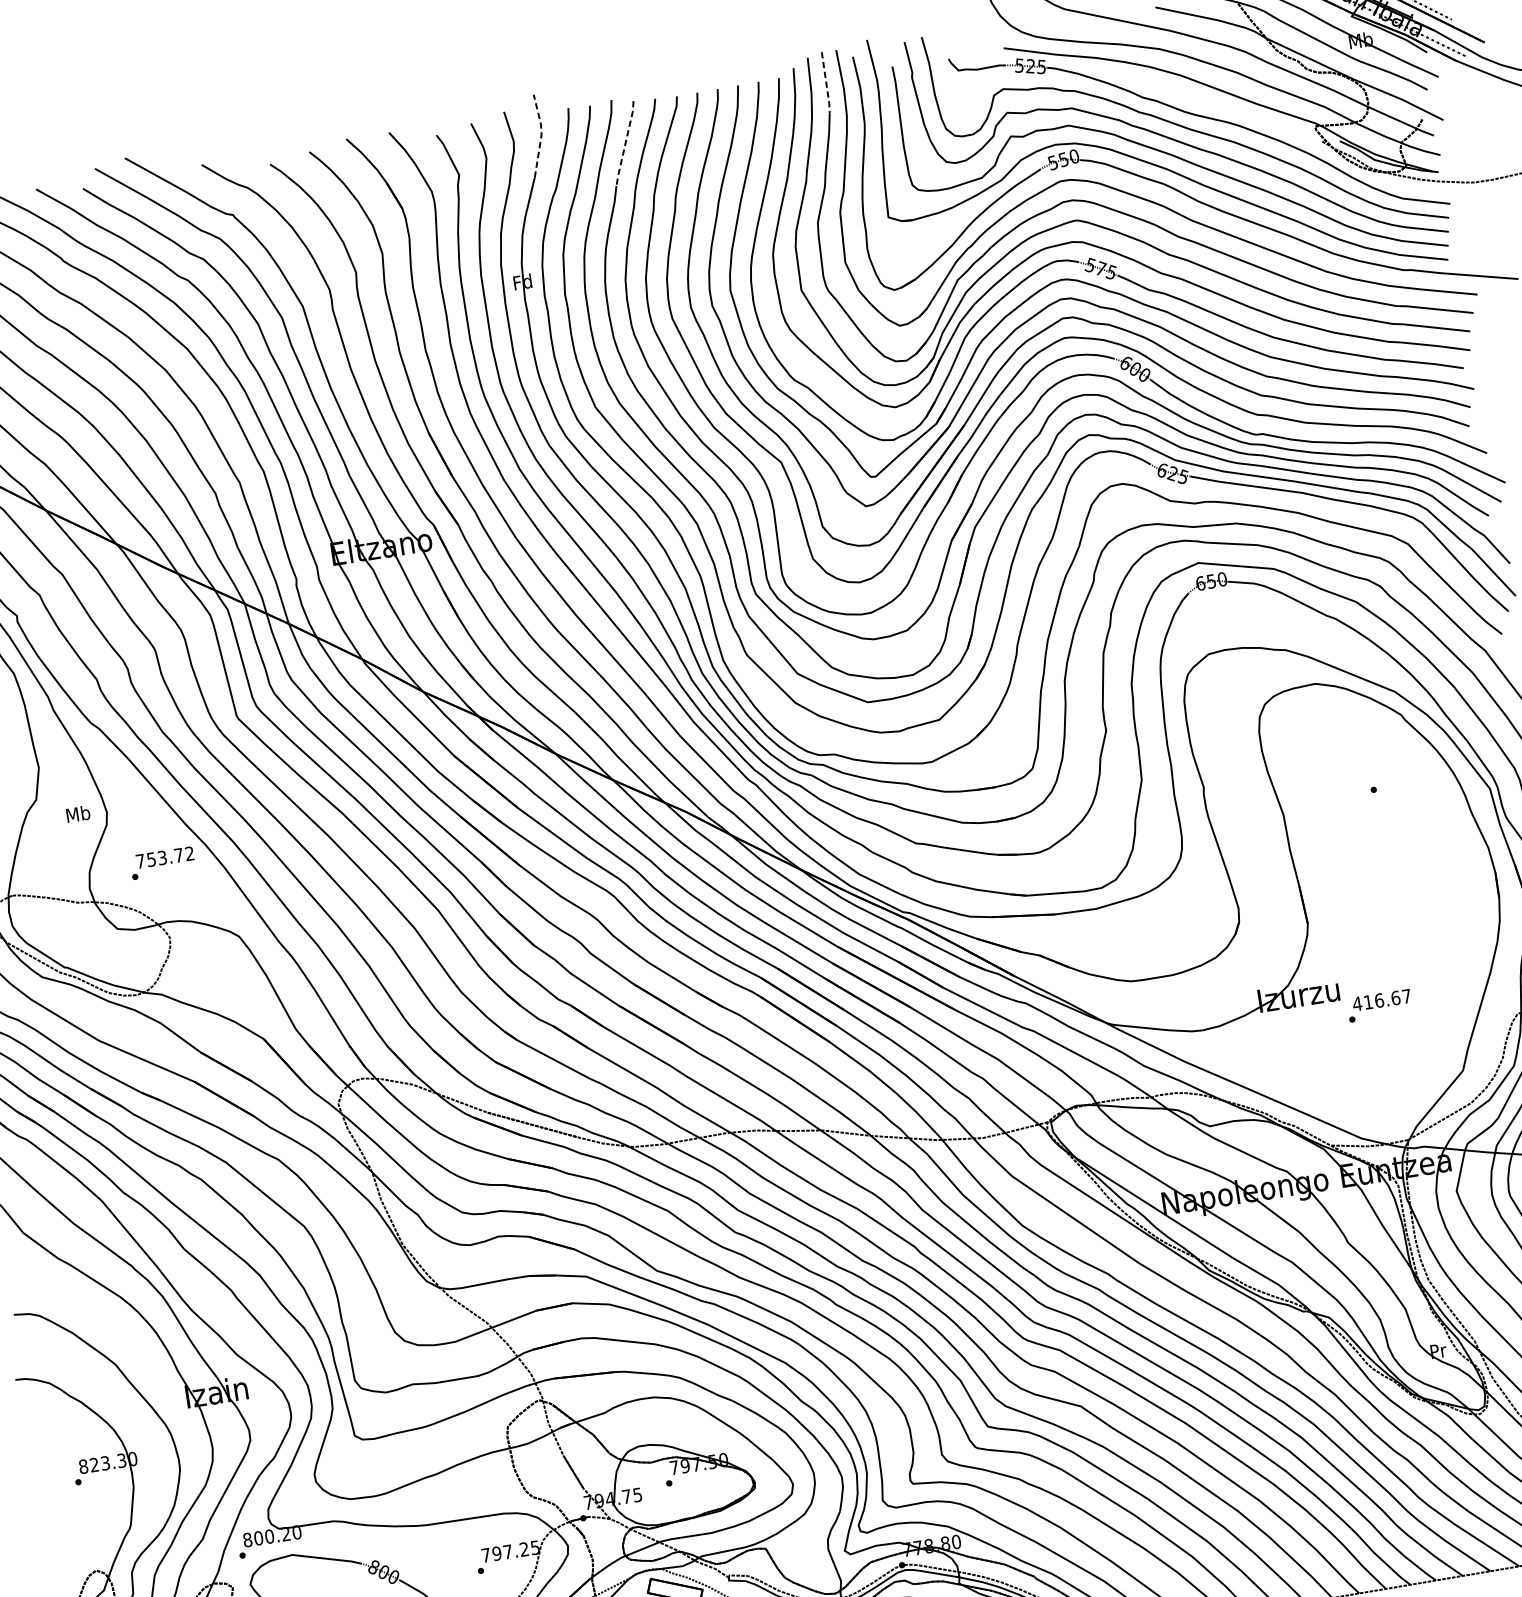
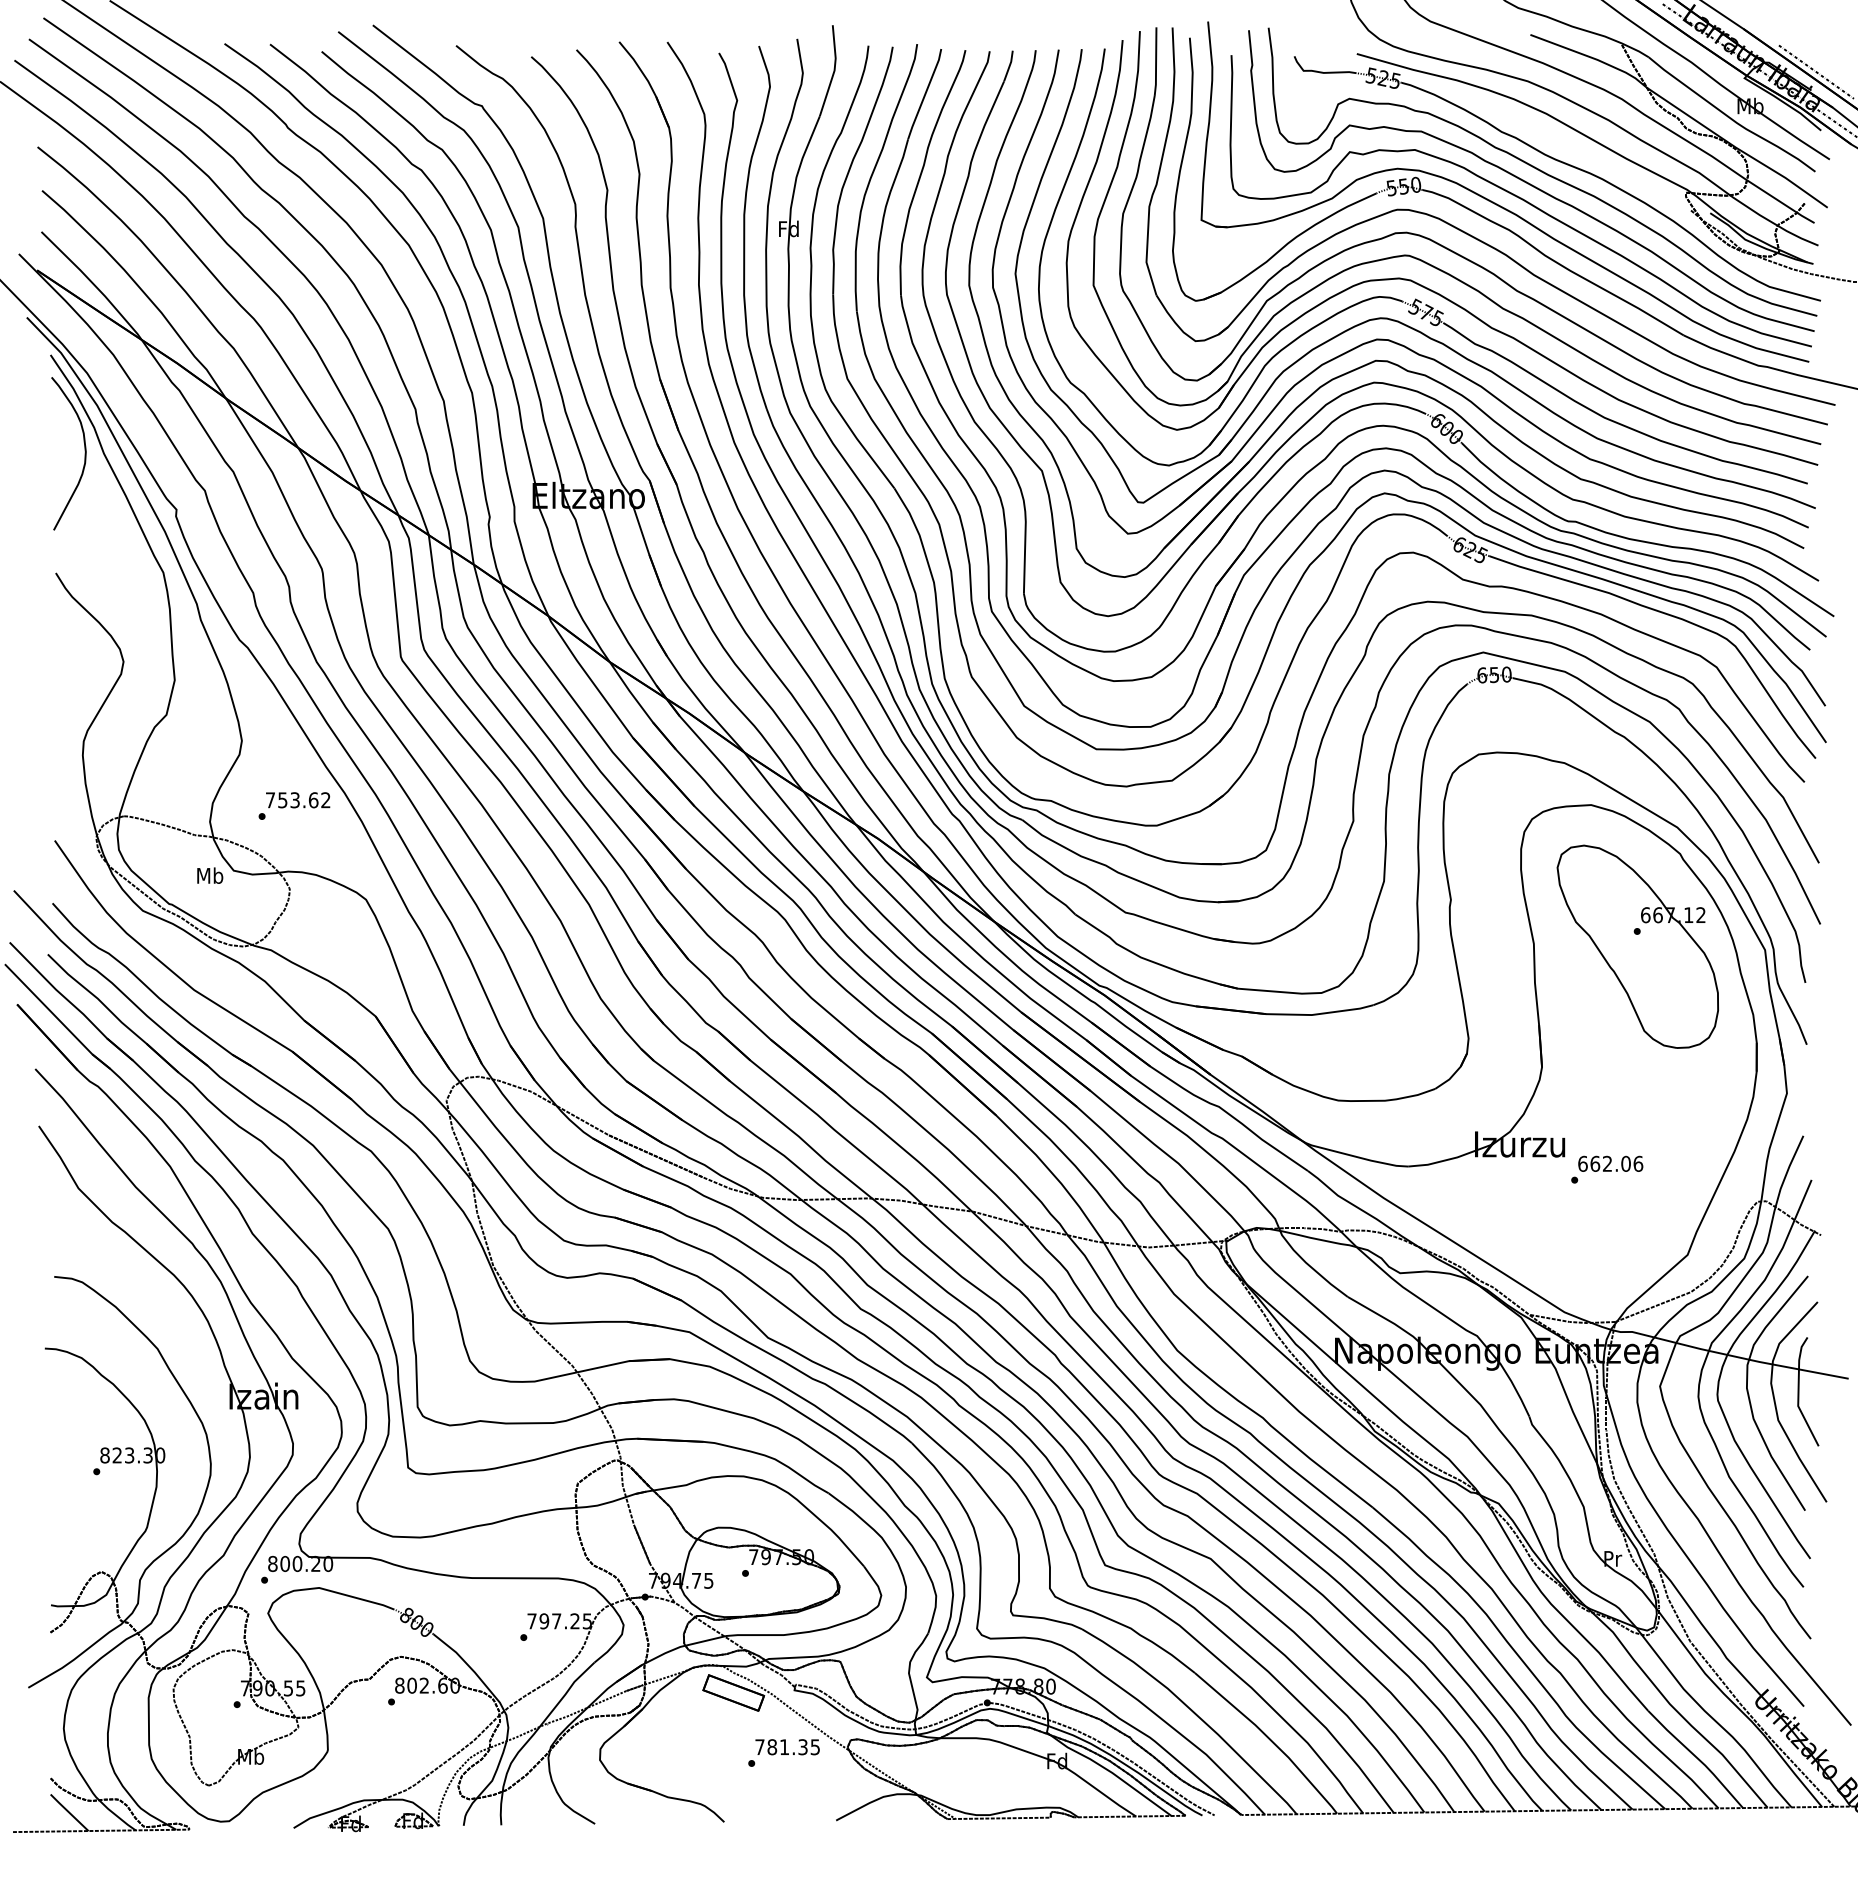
line: (826, 84) -> (1156, 63), dashed -> solid
line: (541, 134) -> (834, 70), dashed -> solid
line: (625, 143) -> (925, 94), dashed -> solid
part: (1376, 803) -> (1637, 946), added
text: (78, 813) -> (210, 875), moved
text: (178, 855) -> (313, 800), 753.72 -> 753.62
text: (1381, 999) -> (1610, 1163), 416.67 -> 662.06

